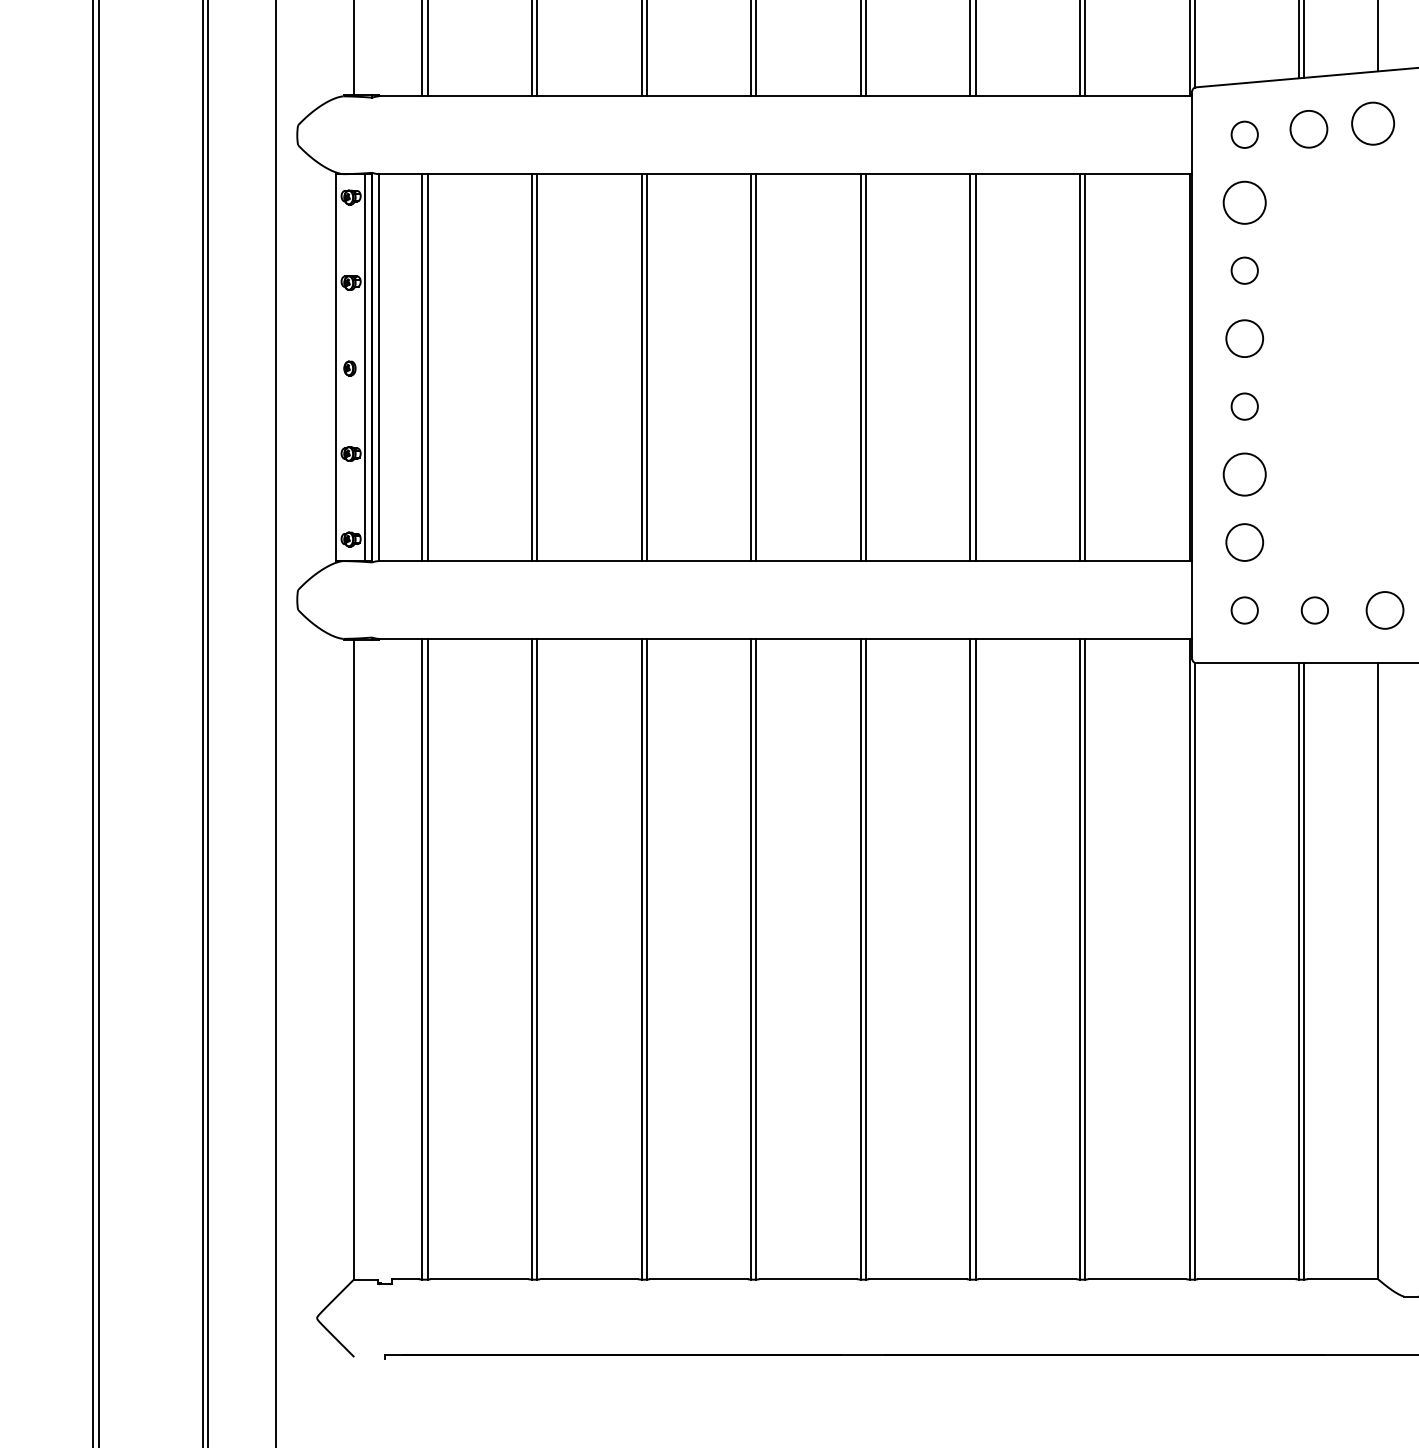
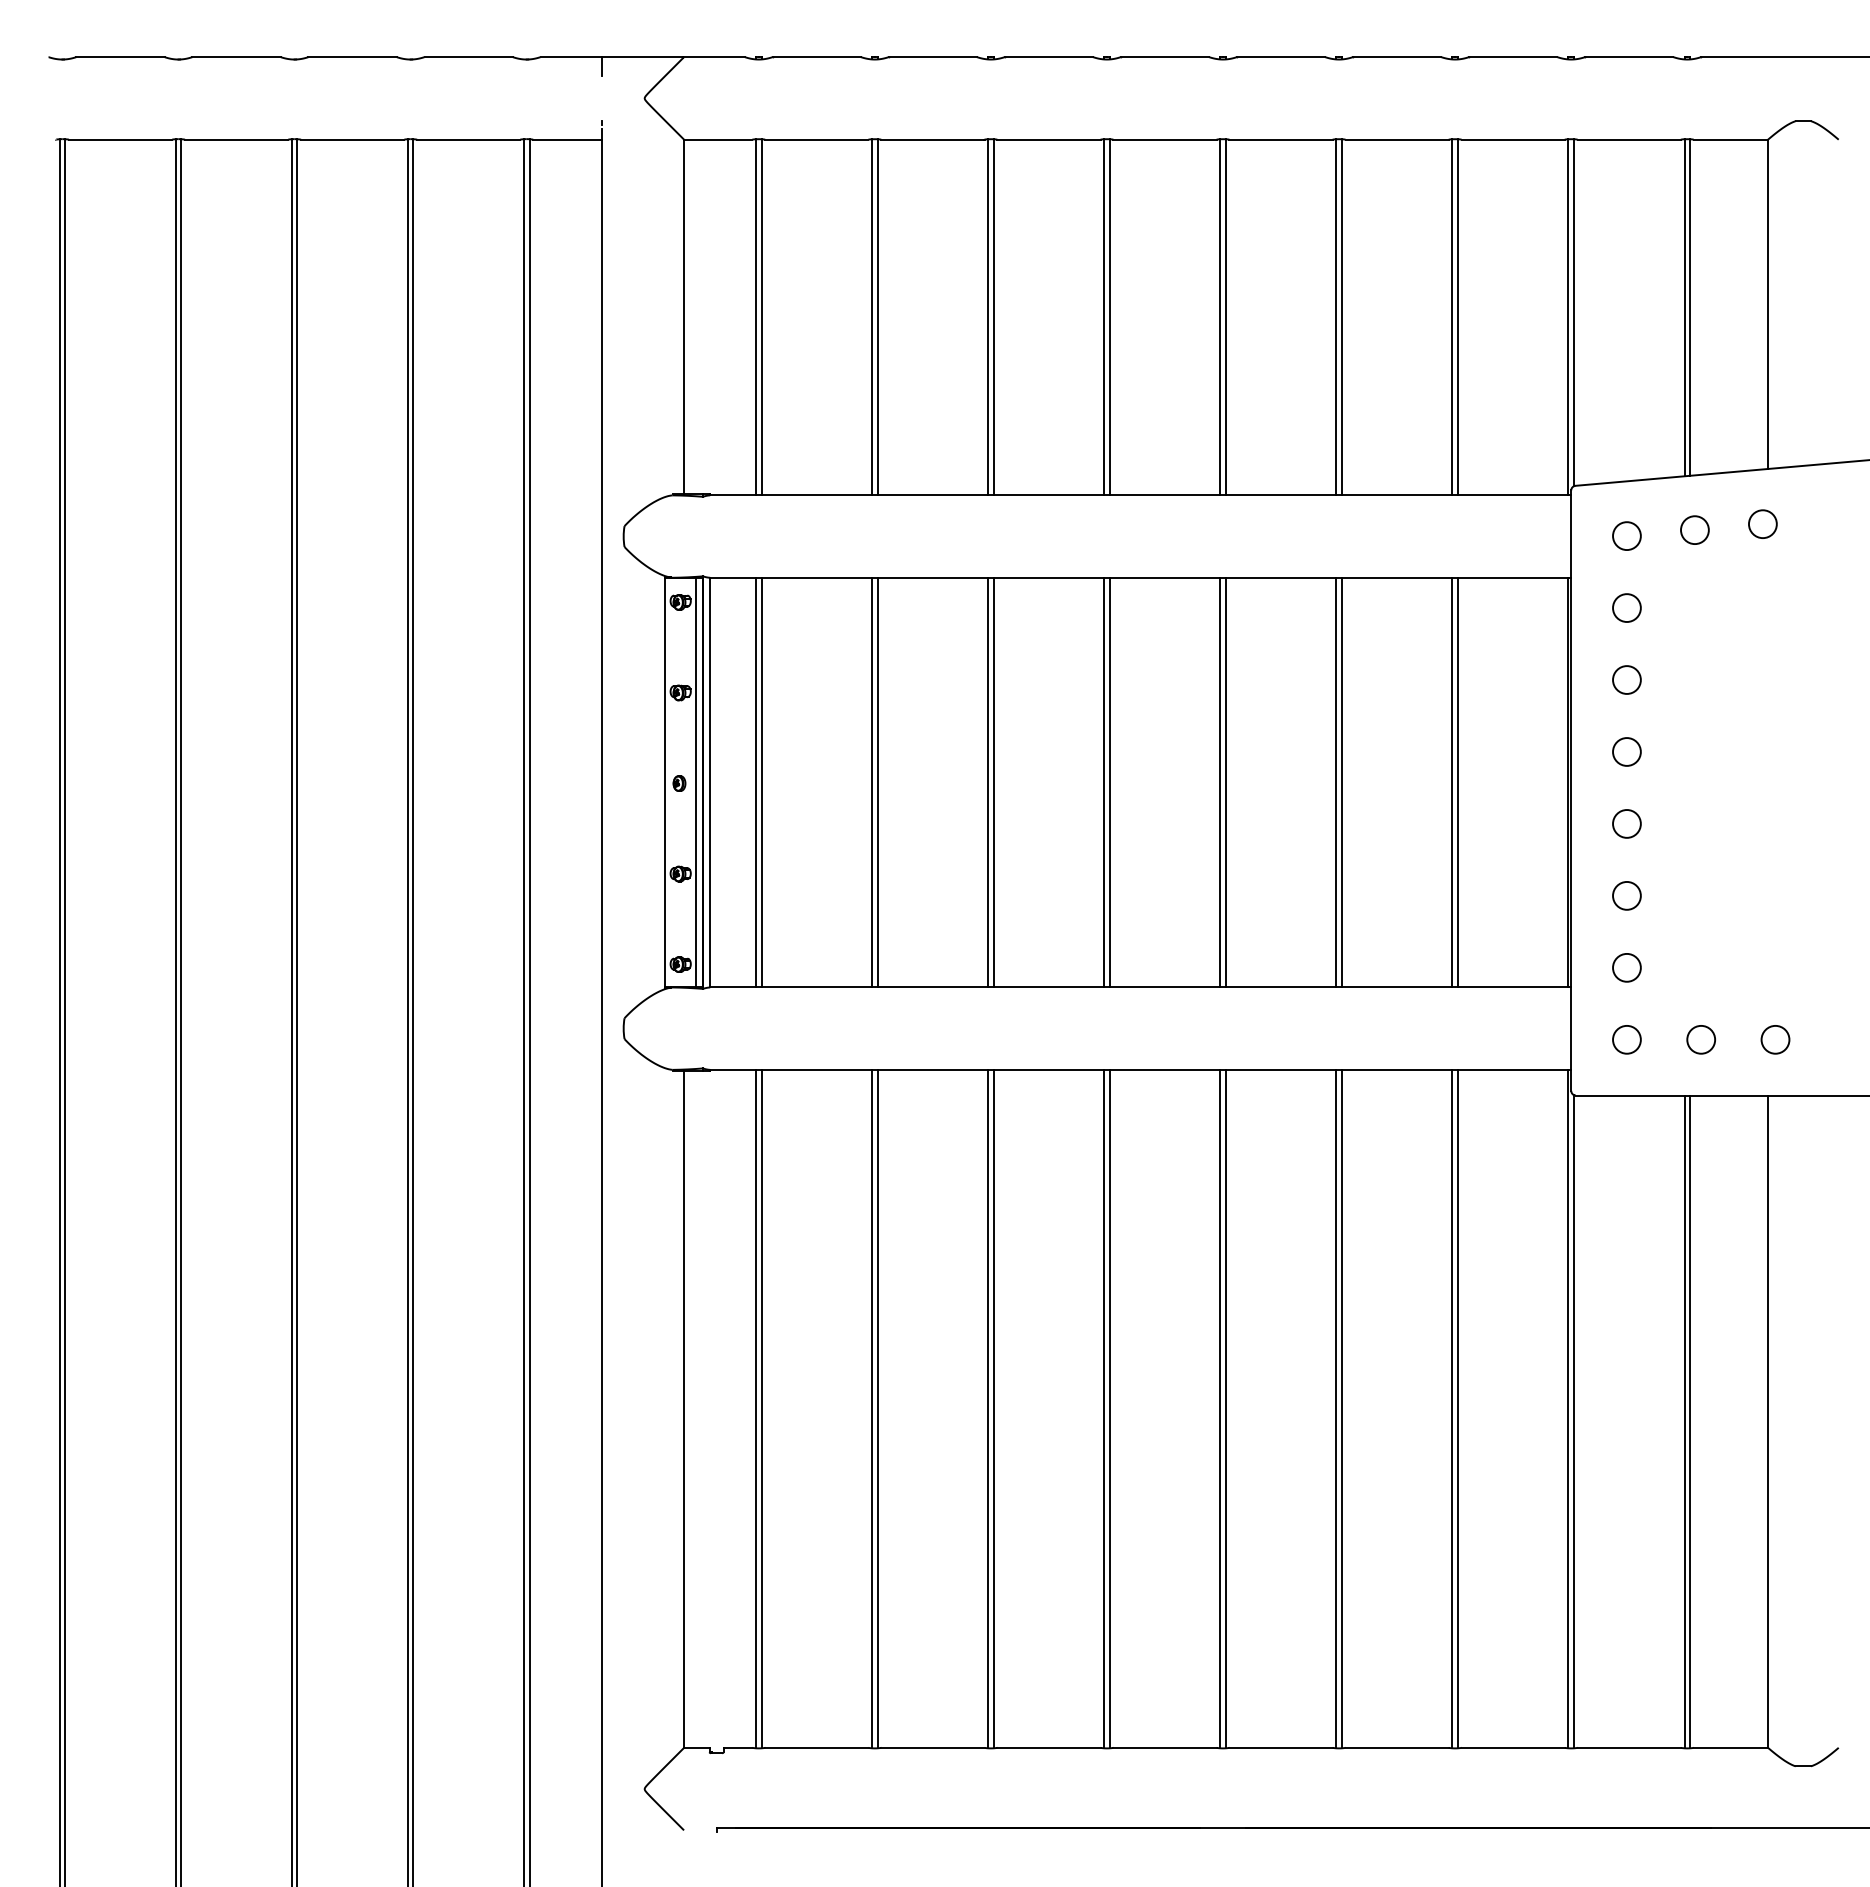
circle: (1372, 122) -> (1762, 523), size x0.62
circle: (1308, 128) -> (1694, 529), size x0.71
circle: (1244, 202) -> (1626, 607), size x0.62
circle: (1244, 338) -> (1626, 751), size x0.71
circle: (1244, 474) -> (1626, 895), size x0.62
circle: (1244, 542) -> (1626, 967), size x0.71
circle: (1385, 610) -> (1775, 1039), size x0.71

